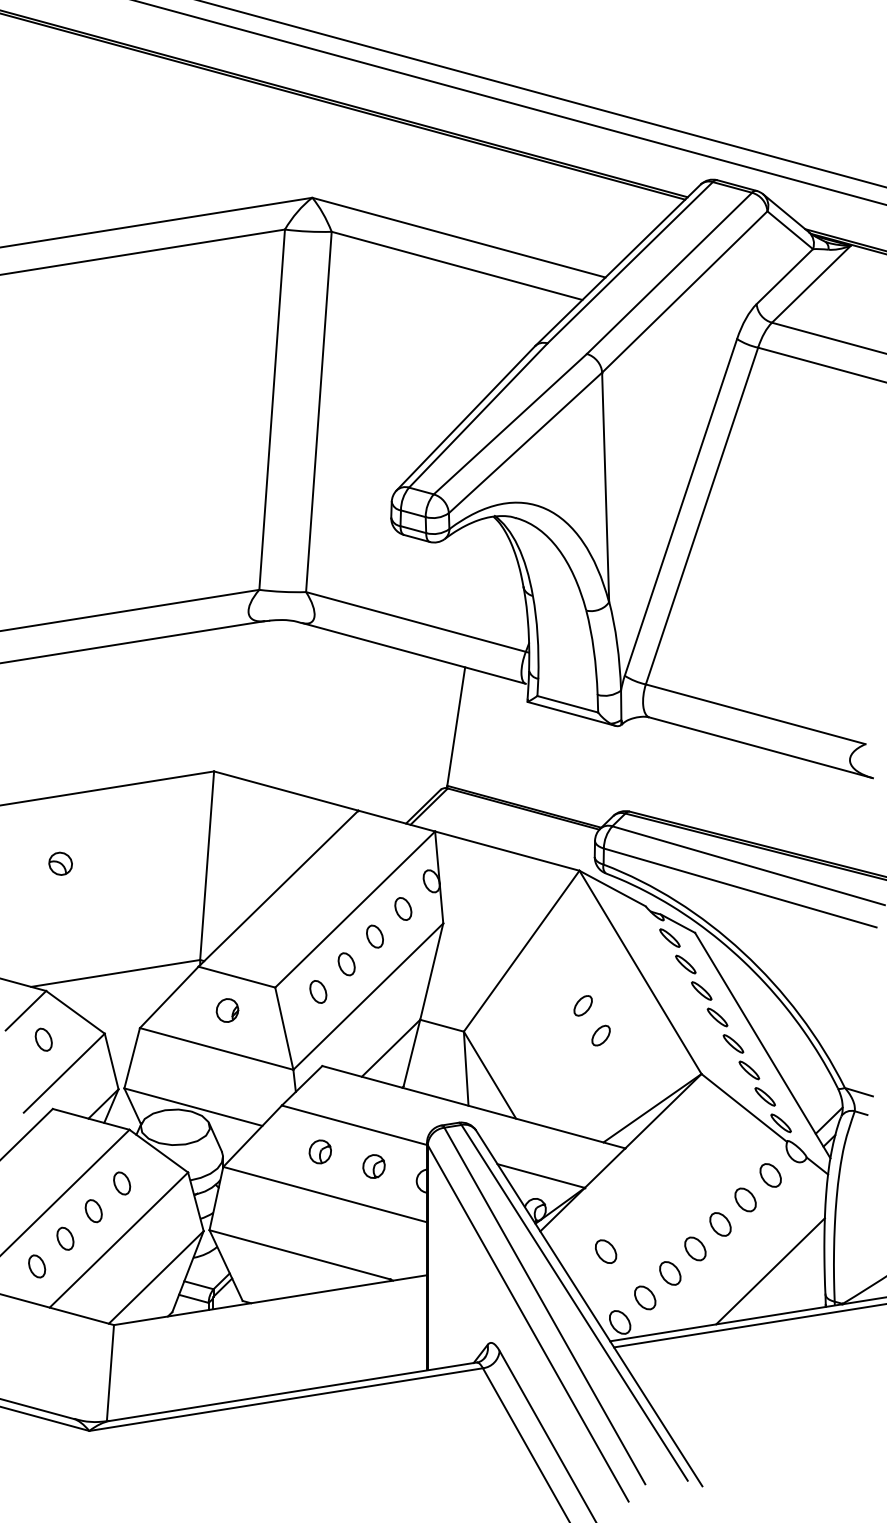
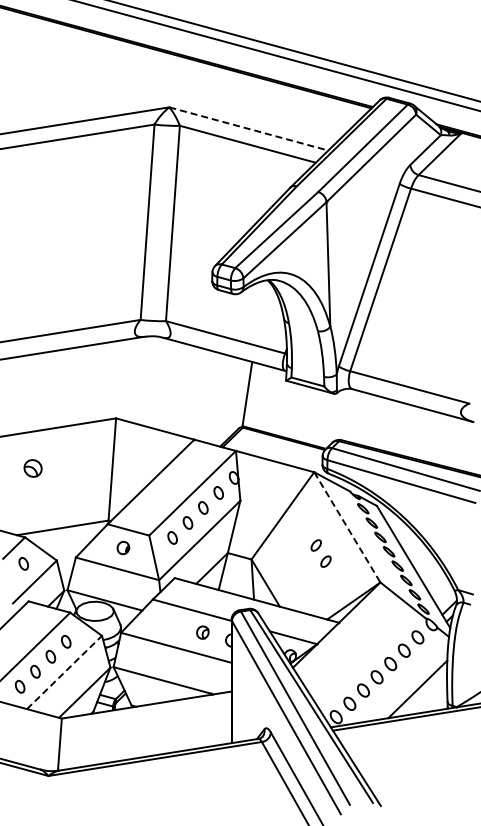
line: (460, 238) -> (249, 129), solid -> dashed
part: (59, 863) -> (32, 468), size x1.4
line: (640, 972) -> (347, 527), solid -> dashed
part: (319, 1151) -> (173, 624), removed
line: (118, 1240) -> (64, 672), solid -> dashed
part: (605, 1251) -> (328, 678), removed

